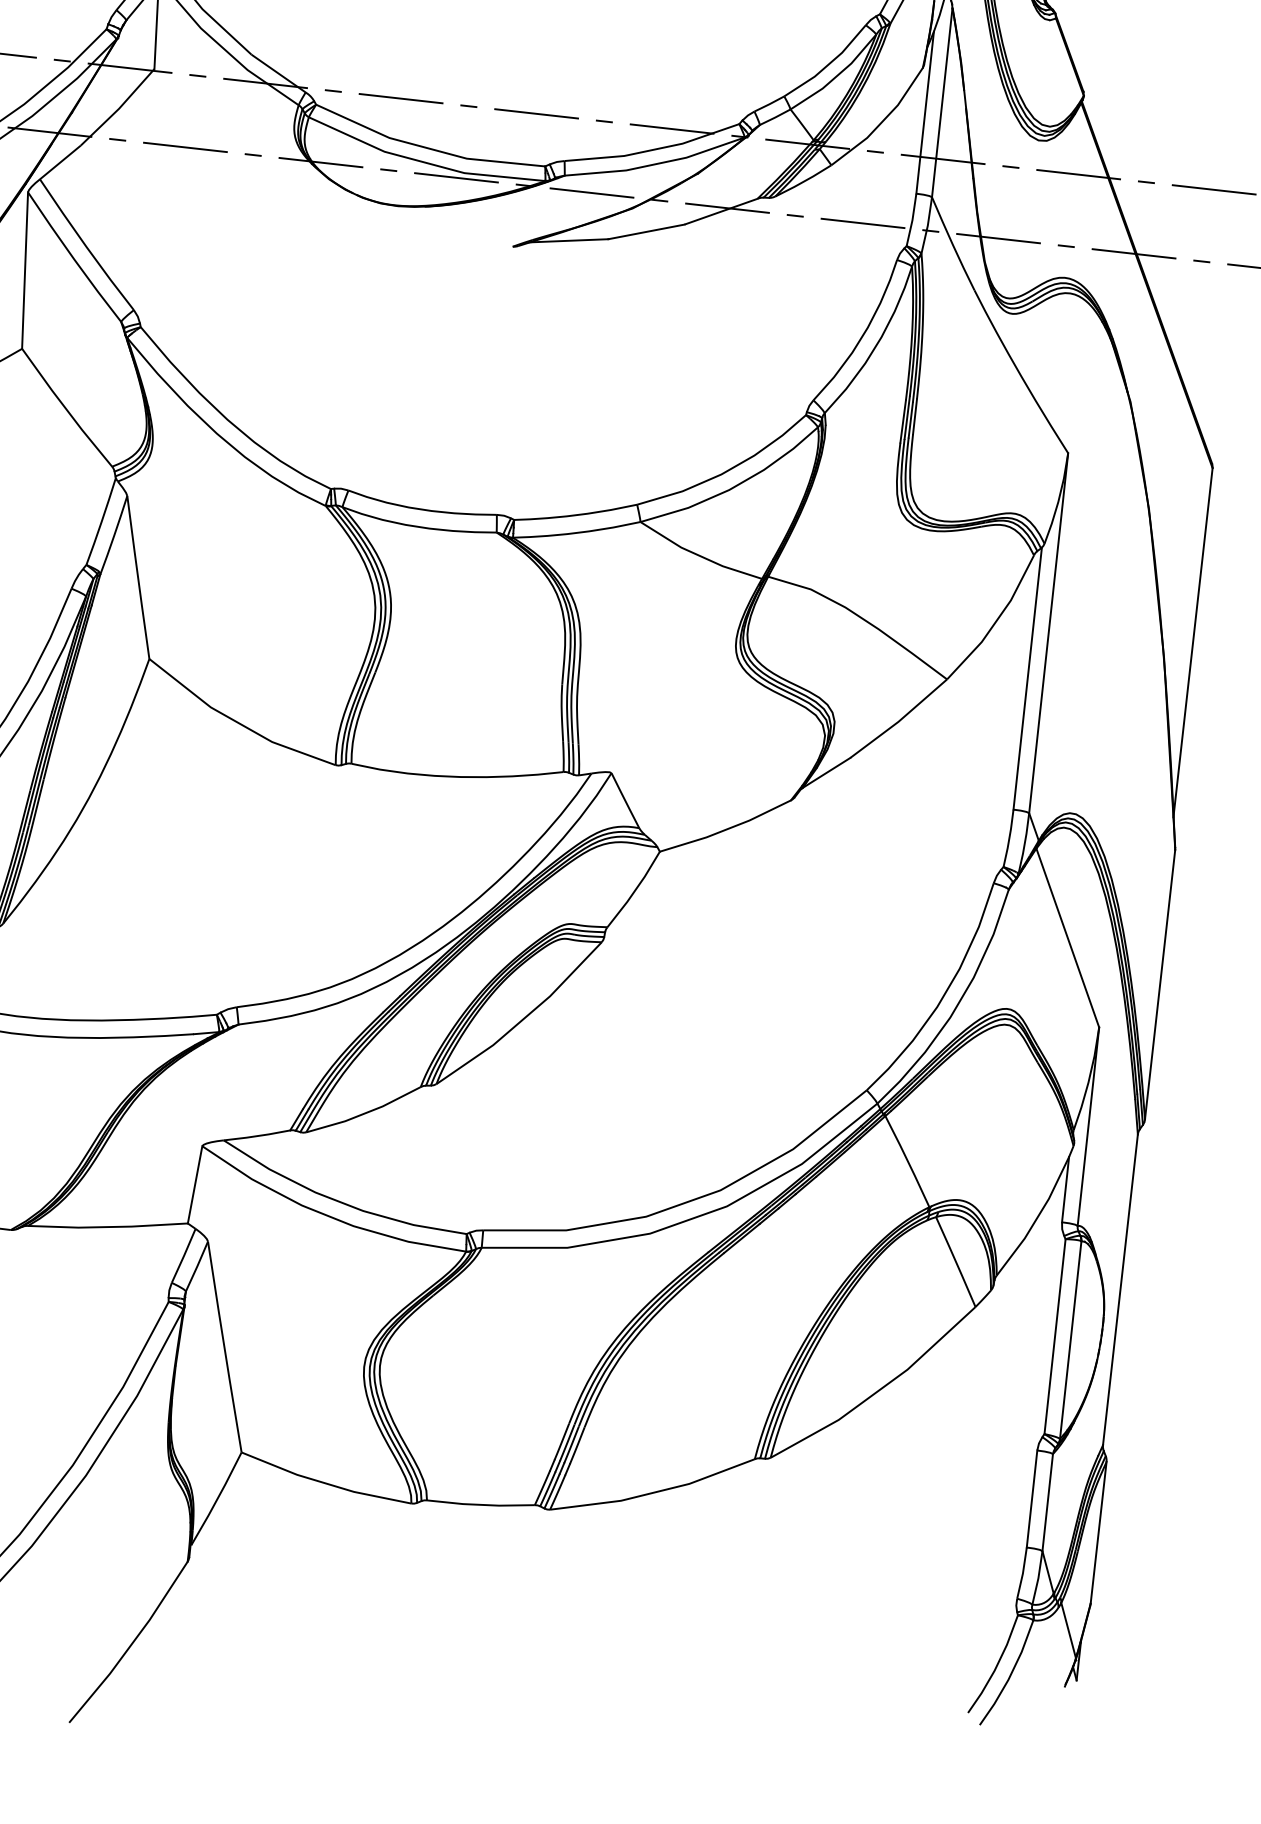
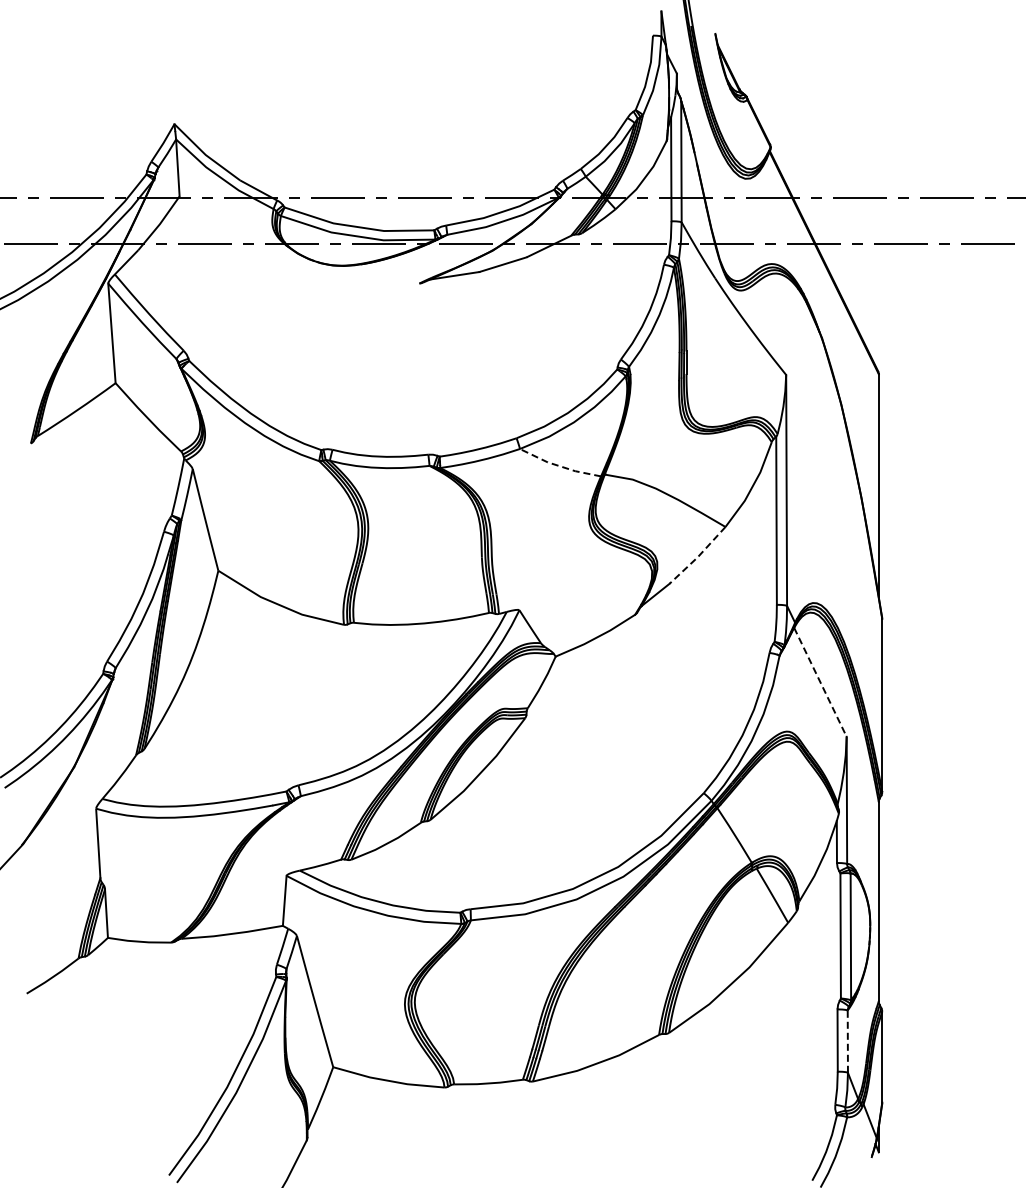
line: (699, 556) -> (559, 466), solid -> dashed
line: (899, 720) -> (698, 556), solid -> dashed
line: (1067, 938) -> (820, 682), solid -> dashed
line: (1047, 1502) -> (847, 1041), solid -> dashed

